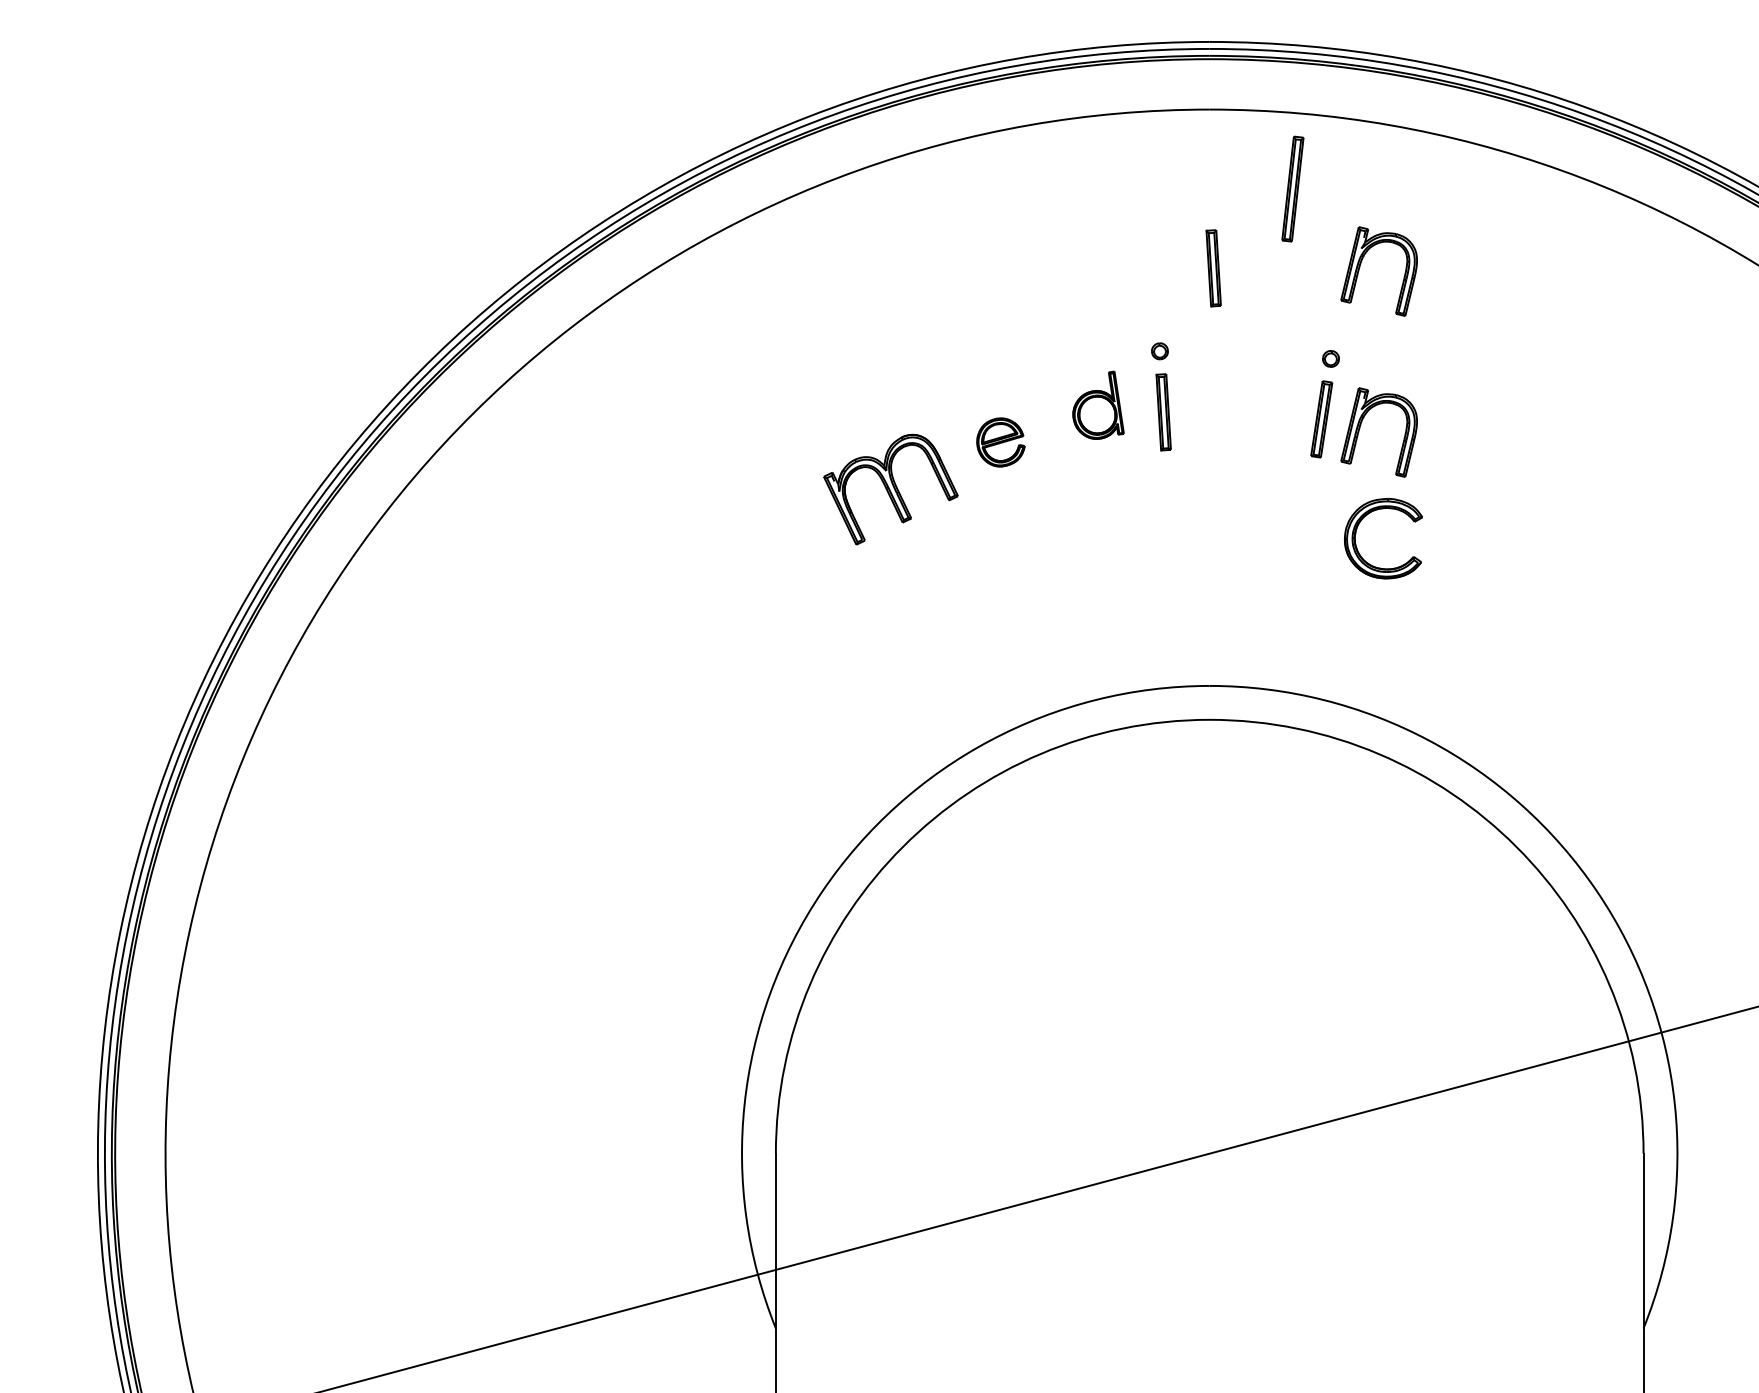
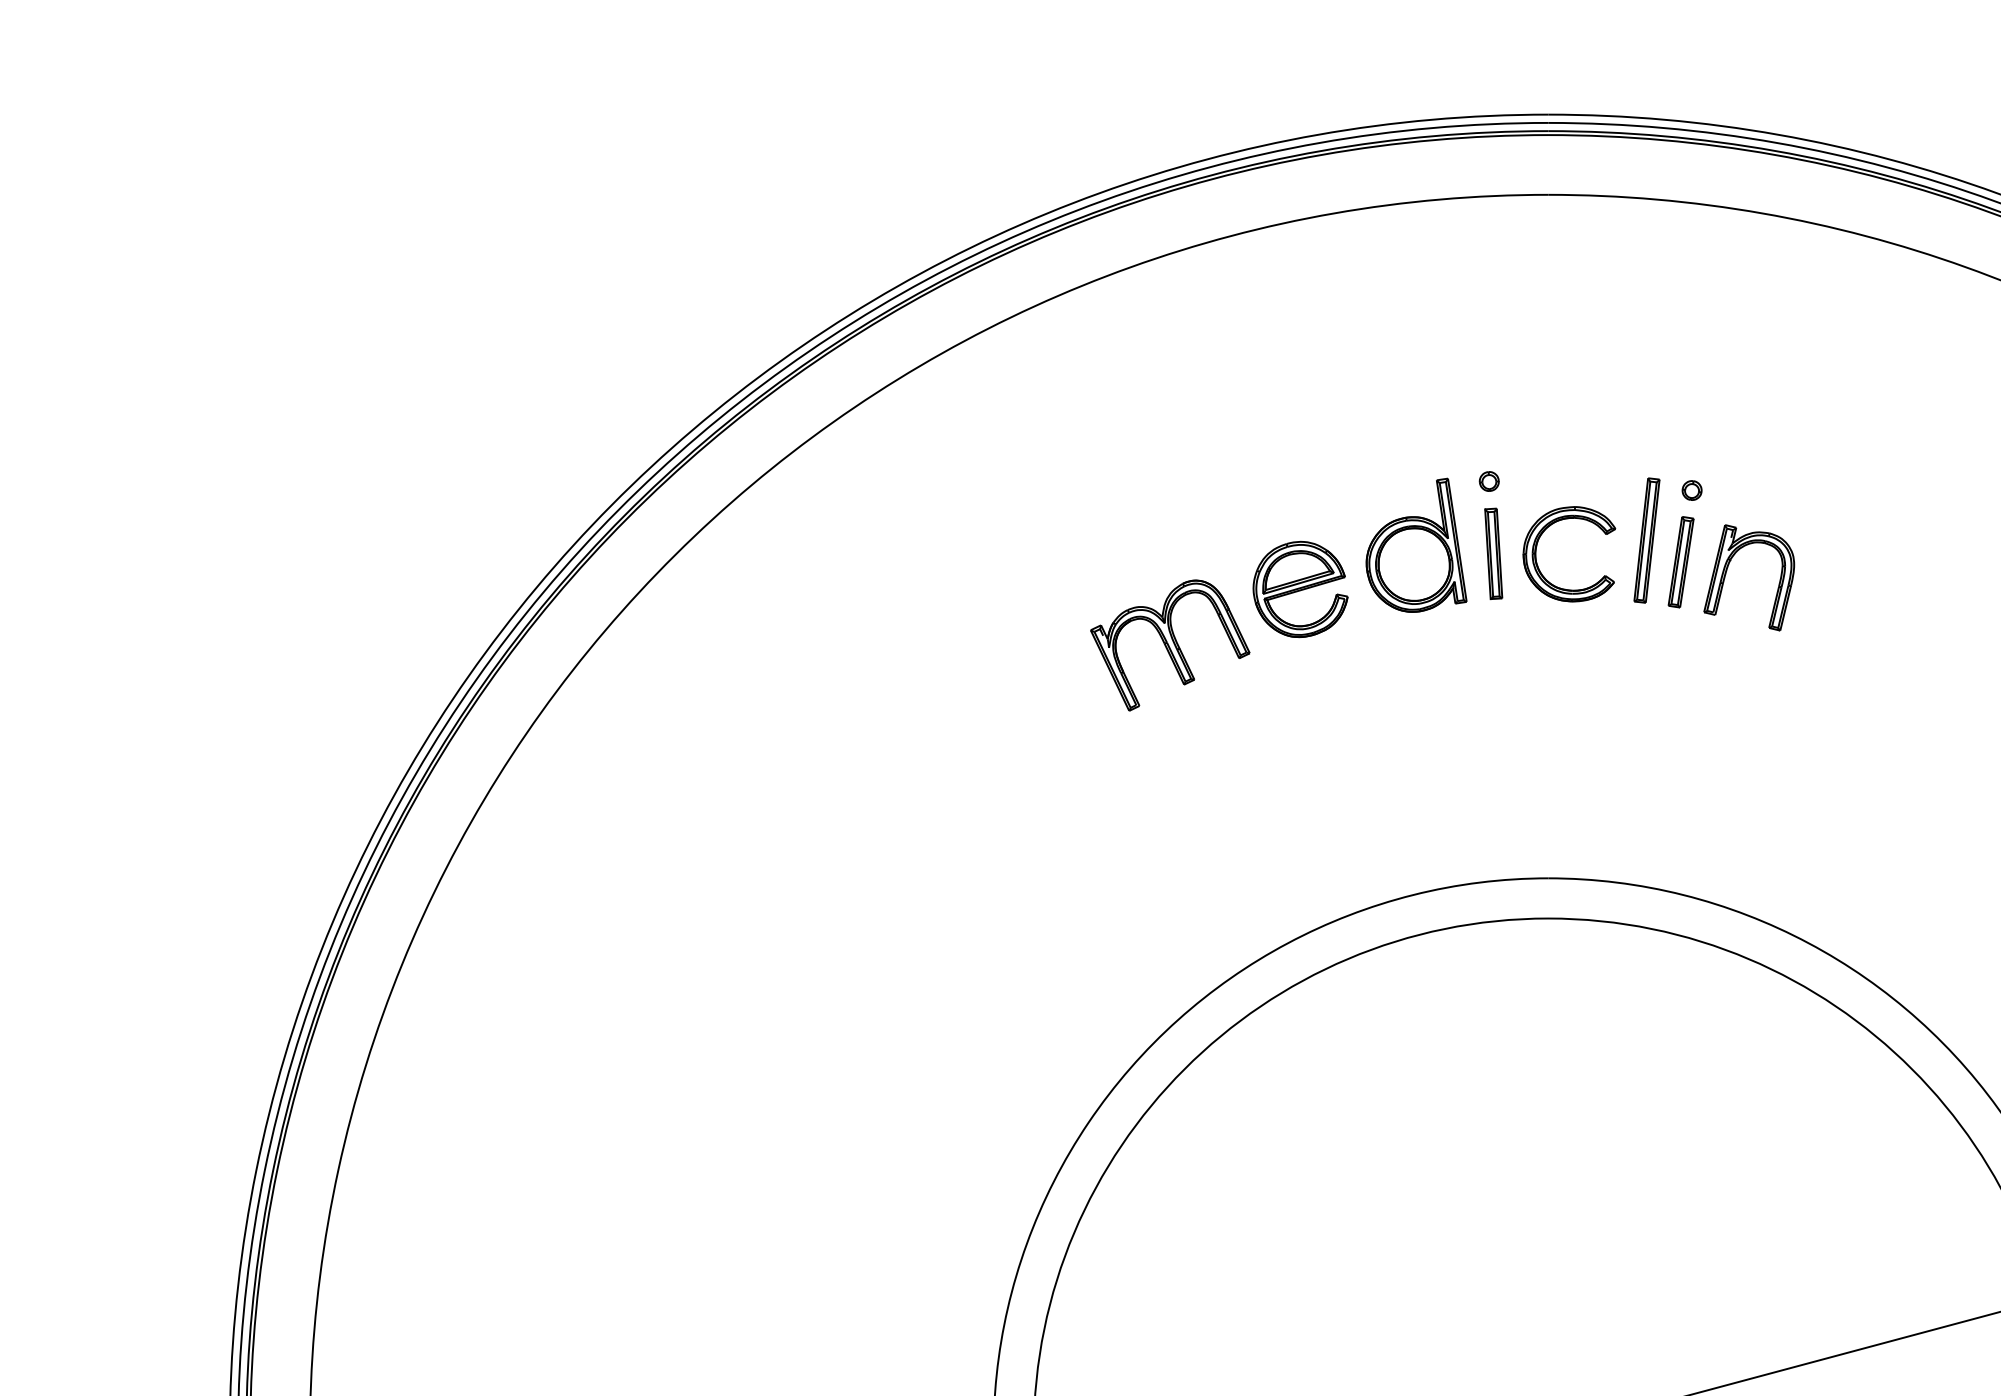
part: (1292, 188) -> (1646, 539), moved
part: (1361, 264) -> (1728, 378), removed
part: (1213, 268) -> (1552, 383), removed
part: (1098, 405) -> (1416, 545), size x1.67
part: (1000, 442) -> (1300, 589), size x1.67
part: (1356, 533) -> (1537, 548), moved

